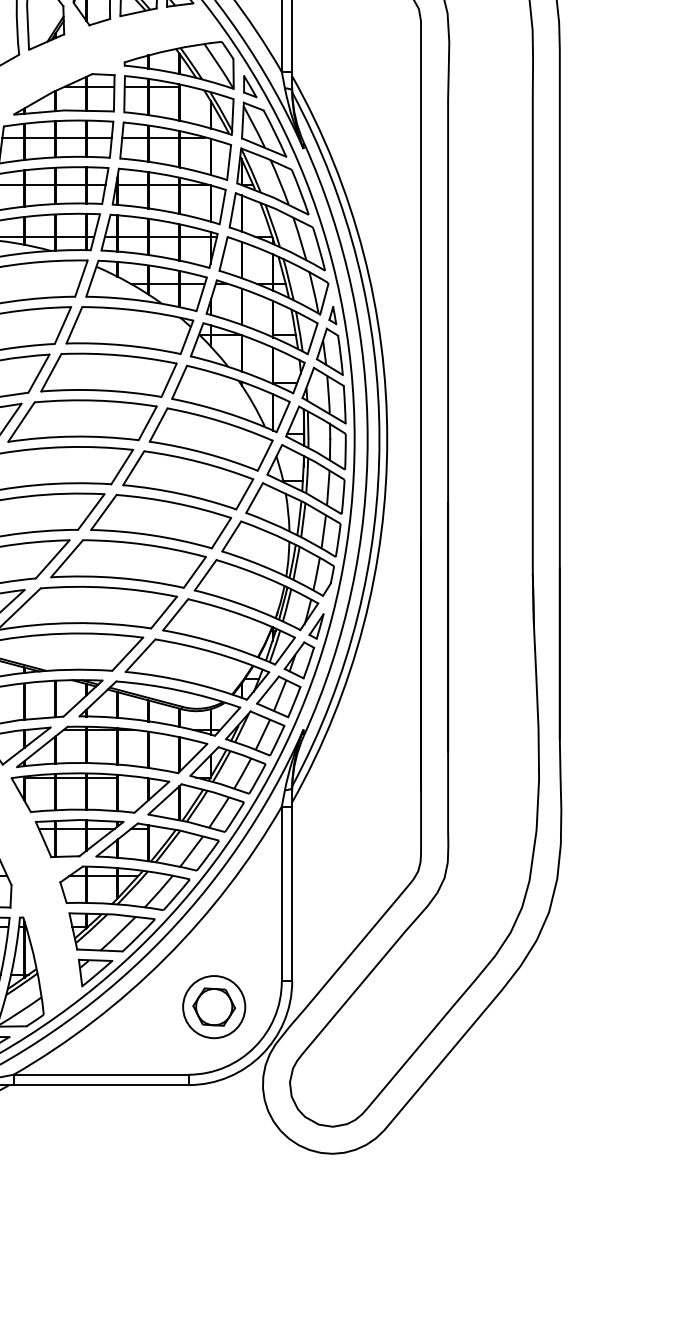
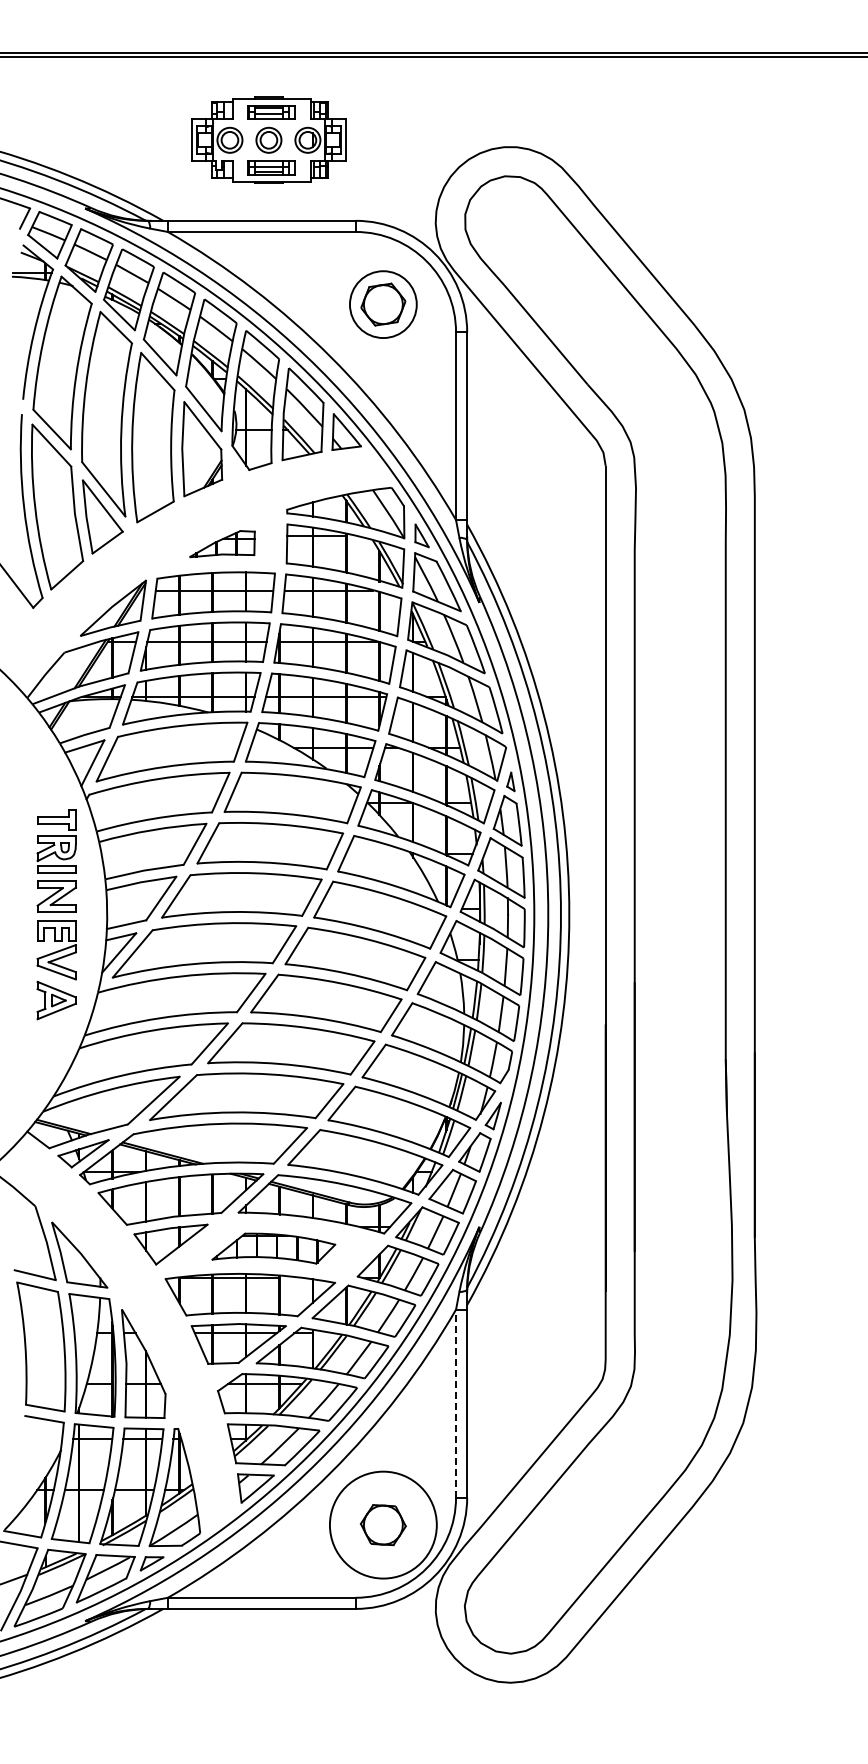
part: (64, 93) -> (222, 543), size x0.6
part: (111, 749) -> (273, 1248), size x0.6
line: (282, 893) -> (456, 1403), solid -> dashed
circle: (213, 1006) -> (382, 1524), size x1.6

